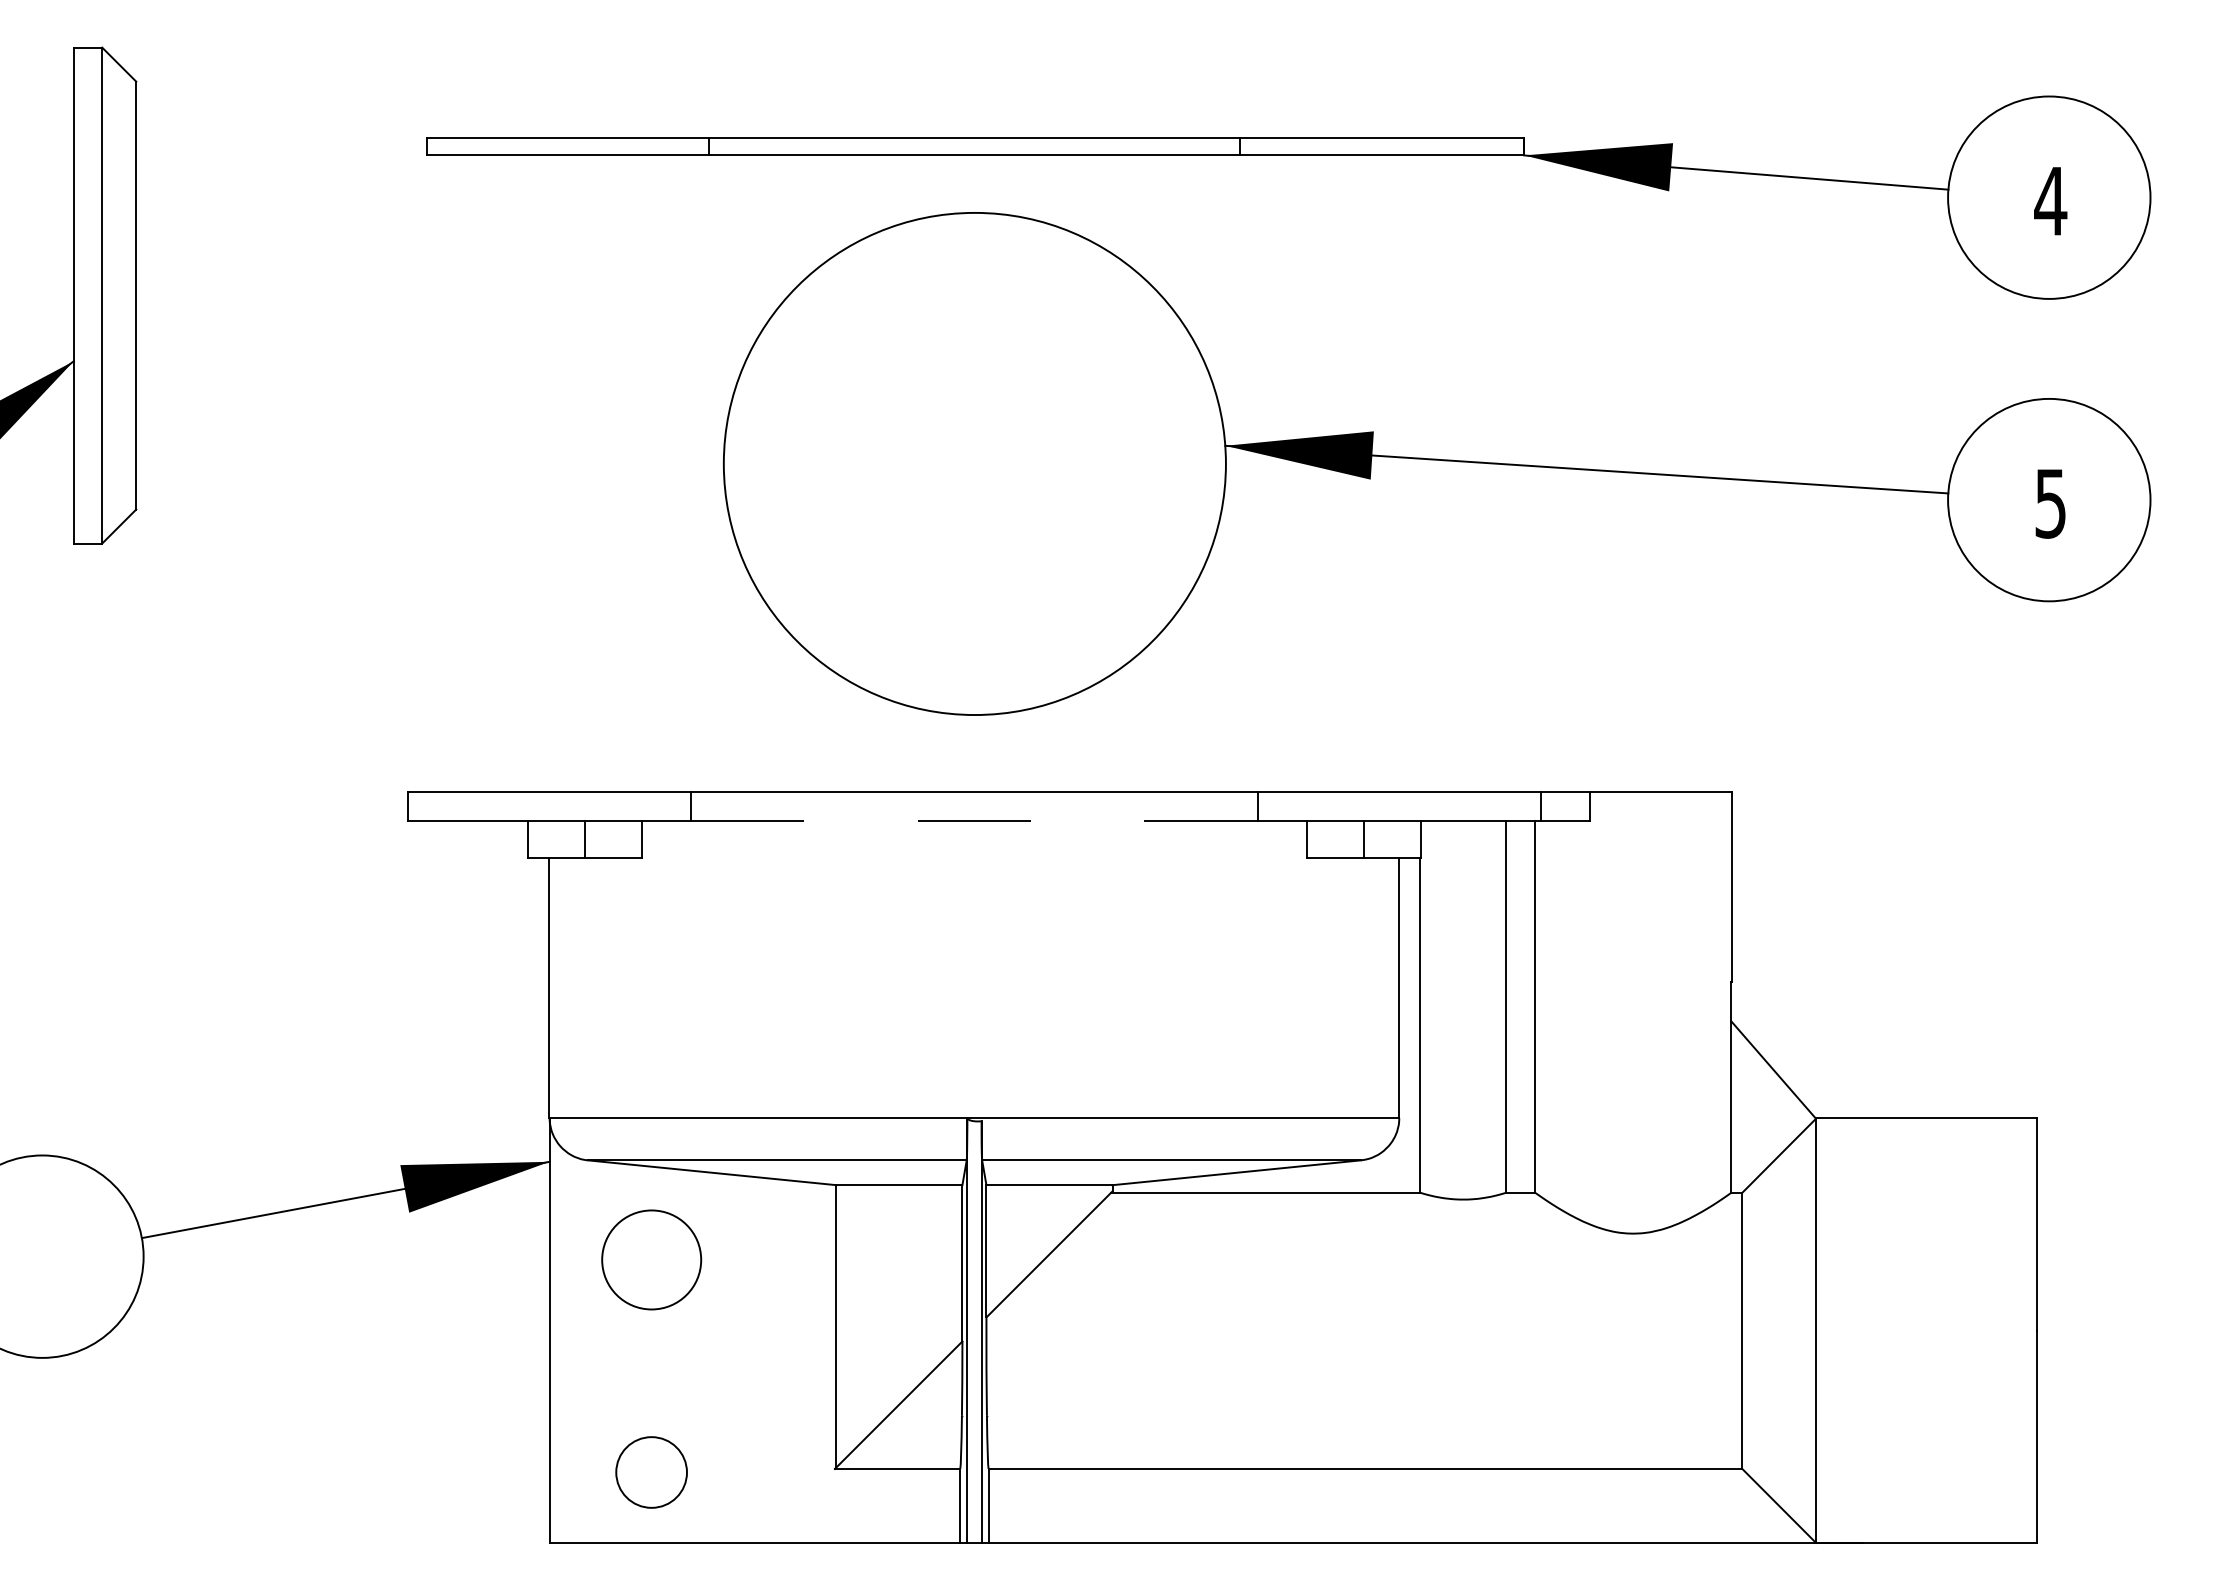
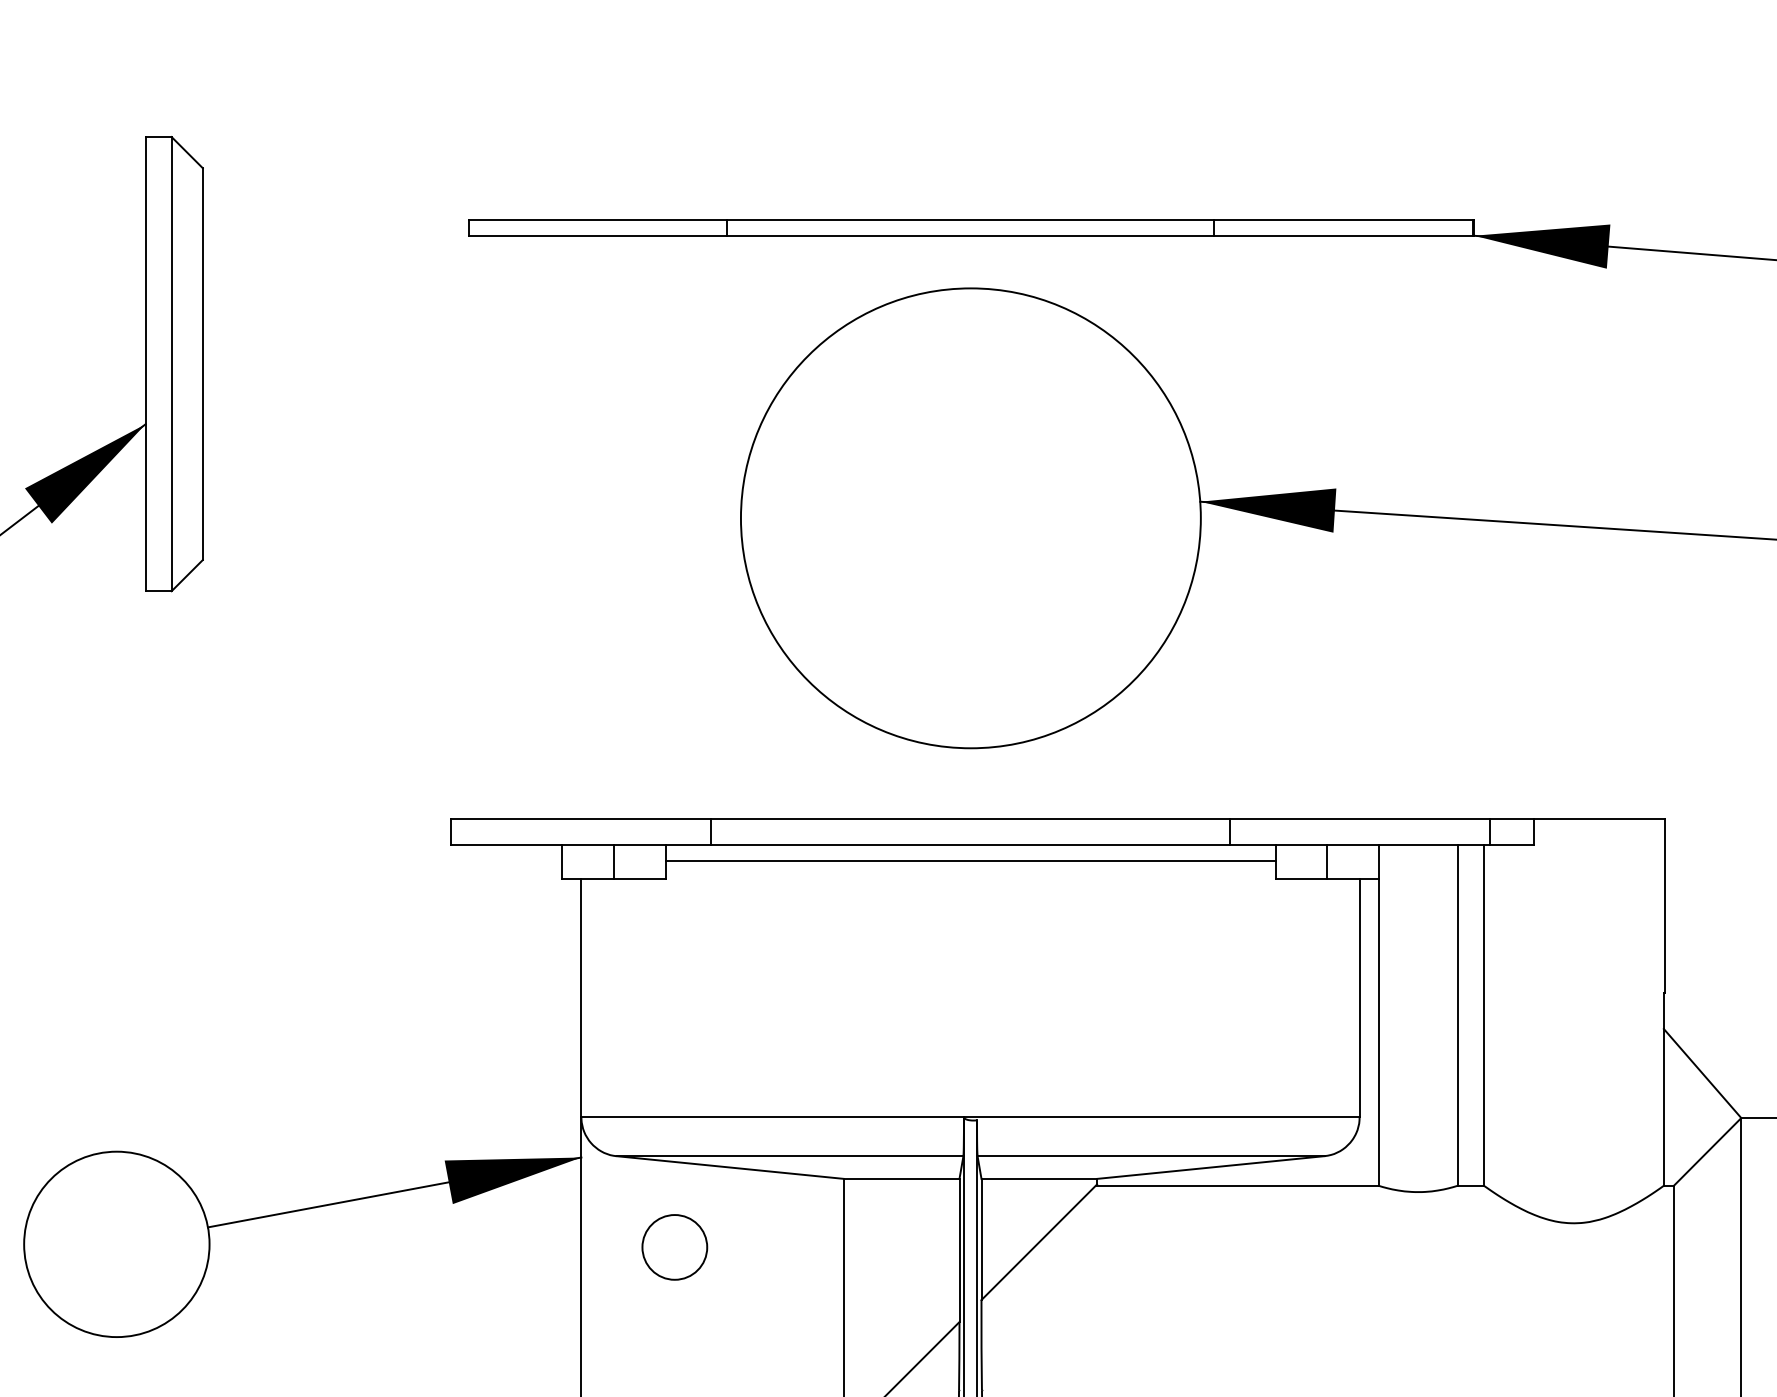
line: (973, 820) -> (969, 844), dashed -> solid
line: (974, 837) -> (970, 860), added
circle: (651, 1259) -> (674, 1246), size x0.71

